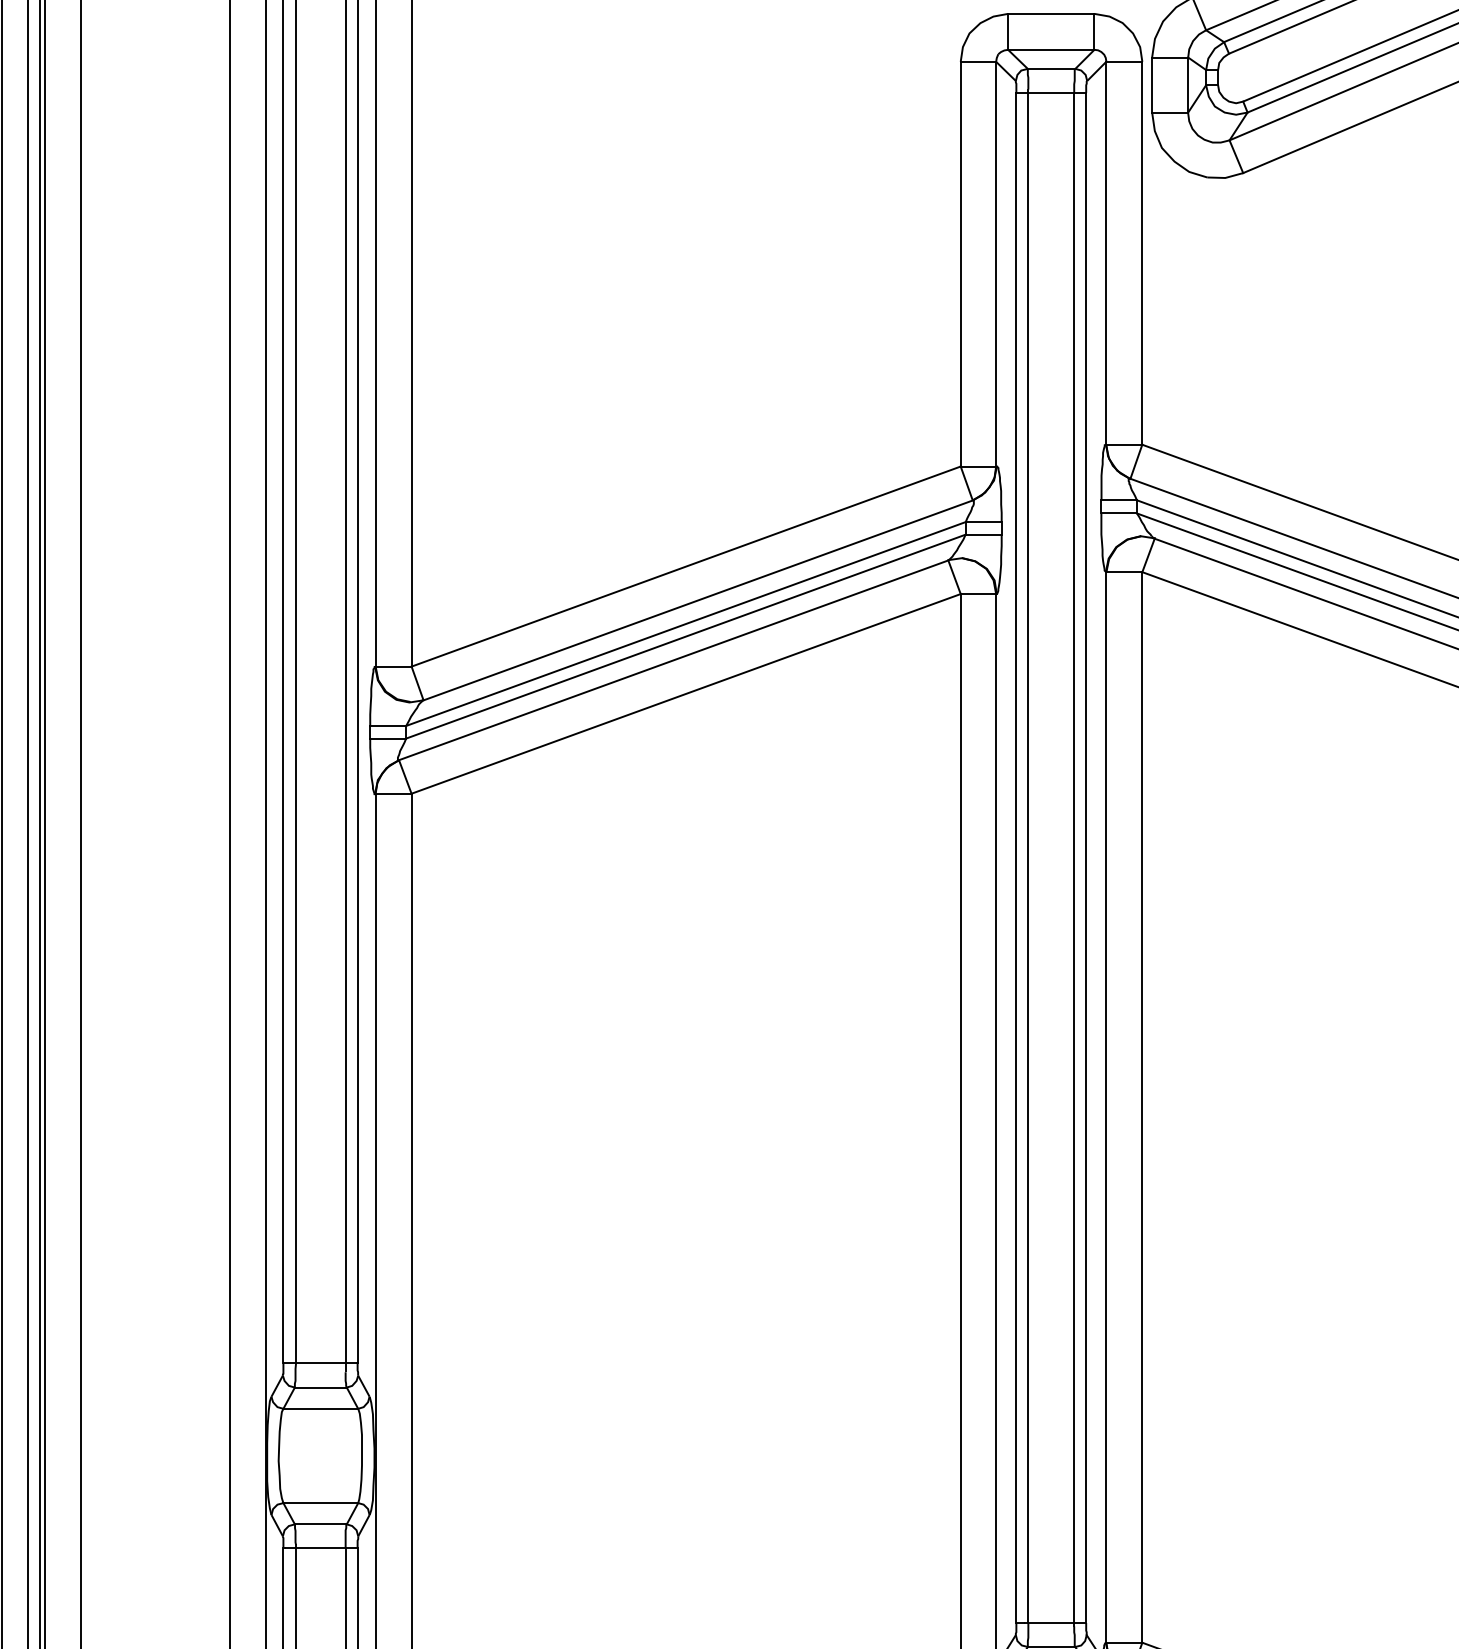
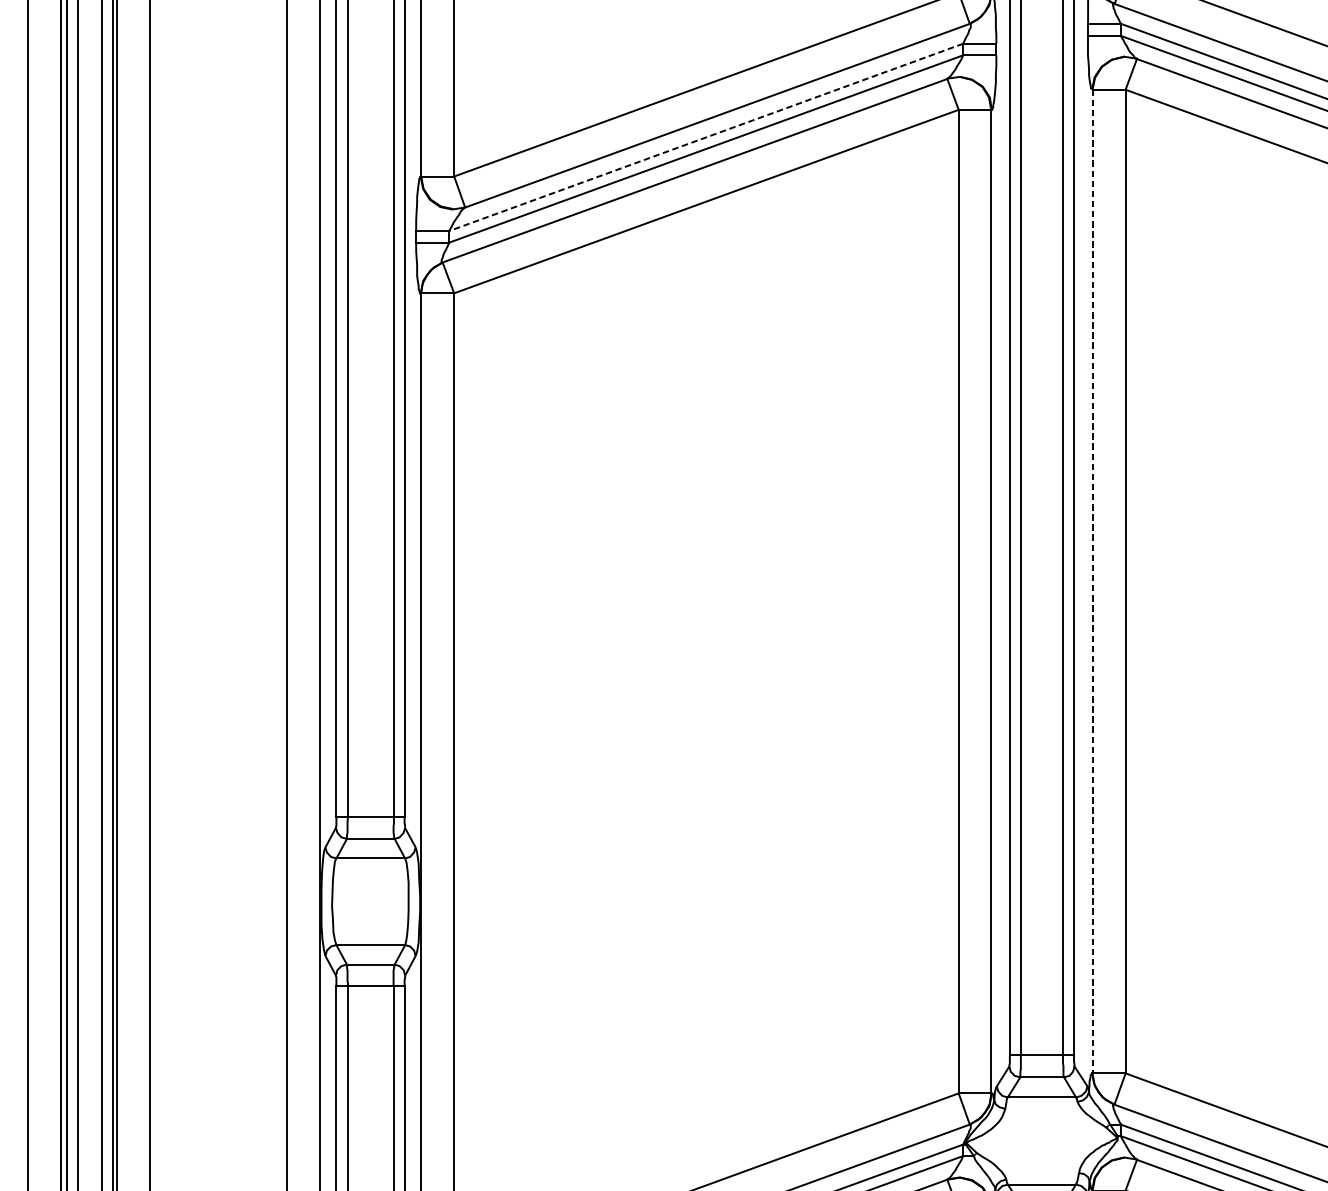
line: (685, 624) -> (705, 137), solid -> dashed
line: (1106, 1107) -> (1092, 581), solid -> dashed

